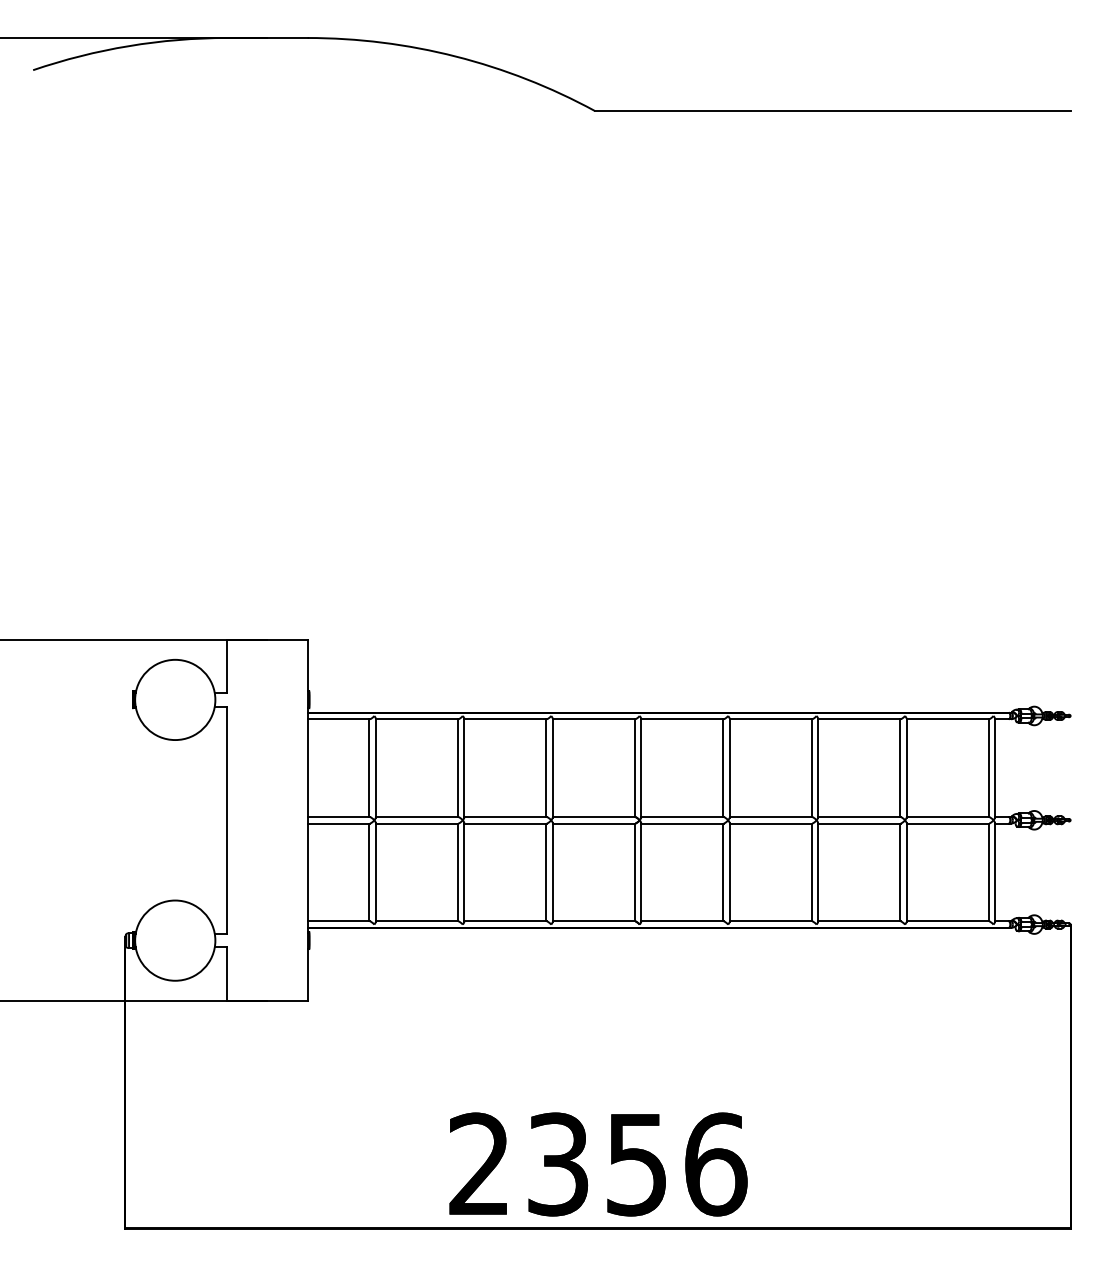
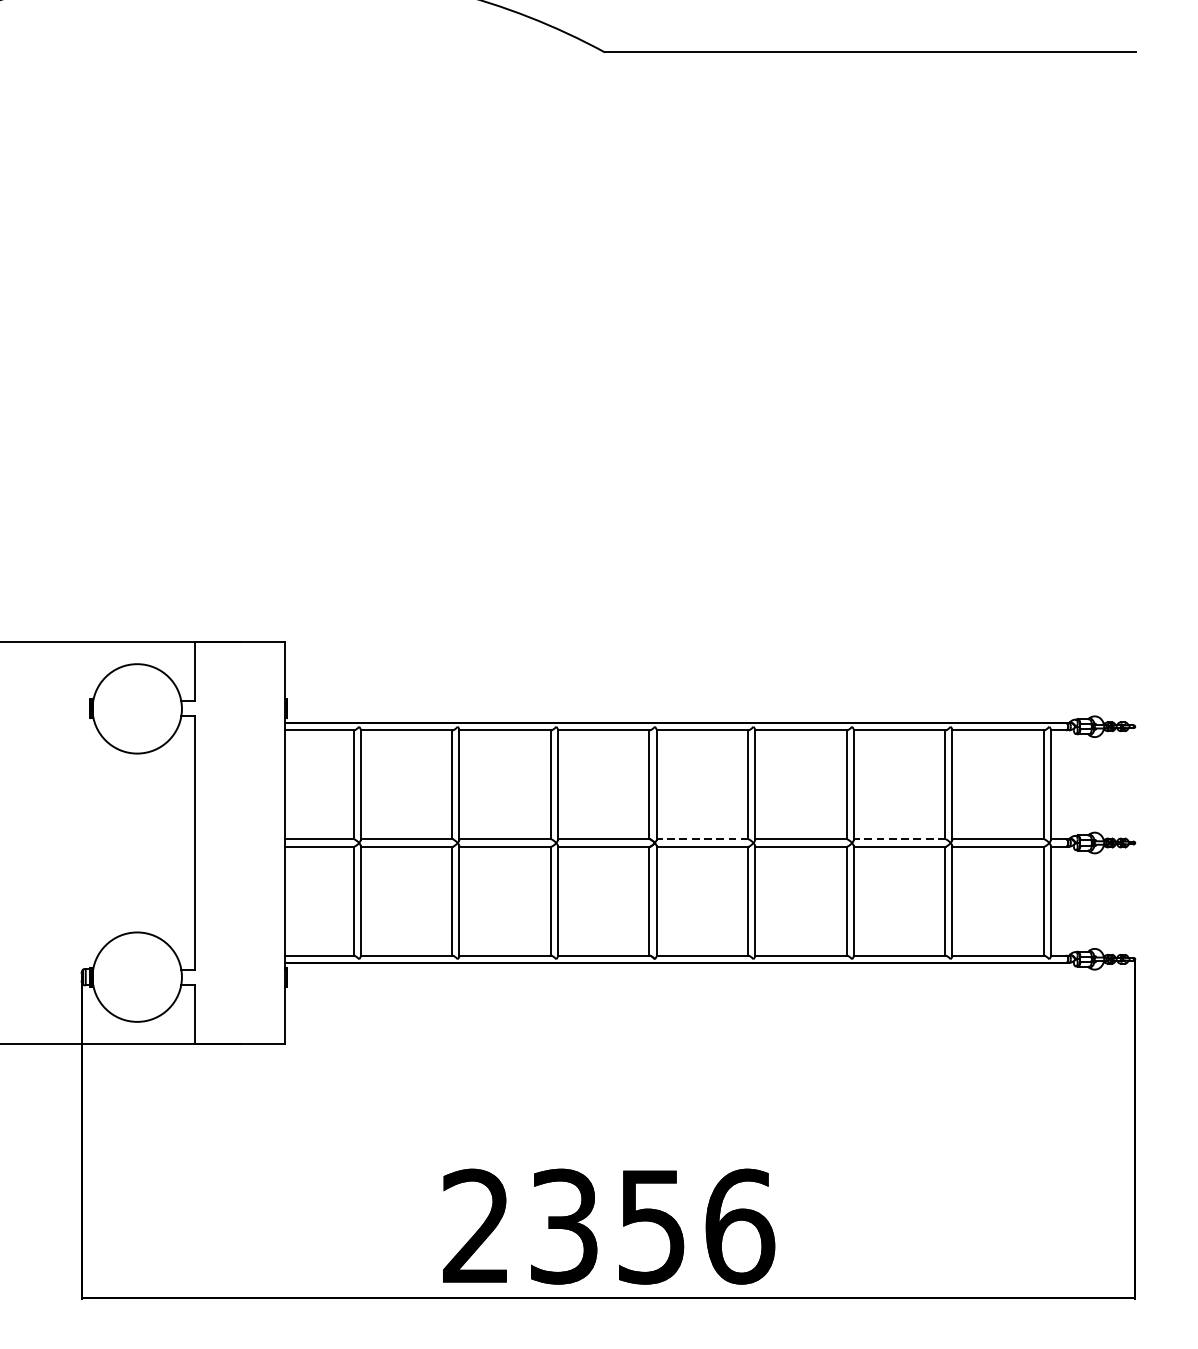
line: (681, 817) -> (701, 839), solid -> dashed
line: (858, 817) -> (898, 839), solid -> dashed

